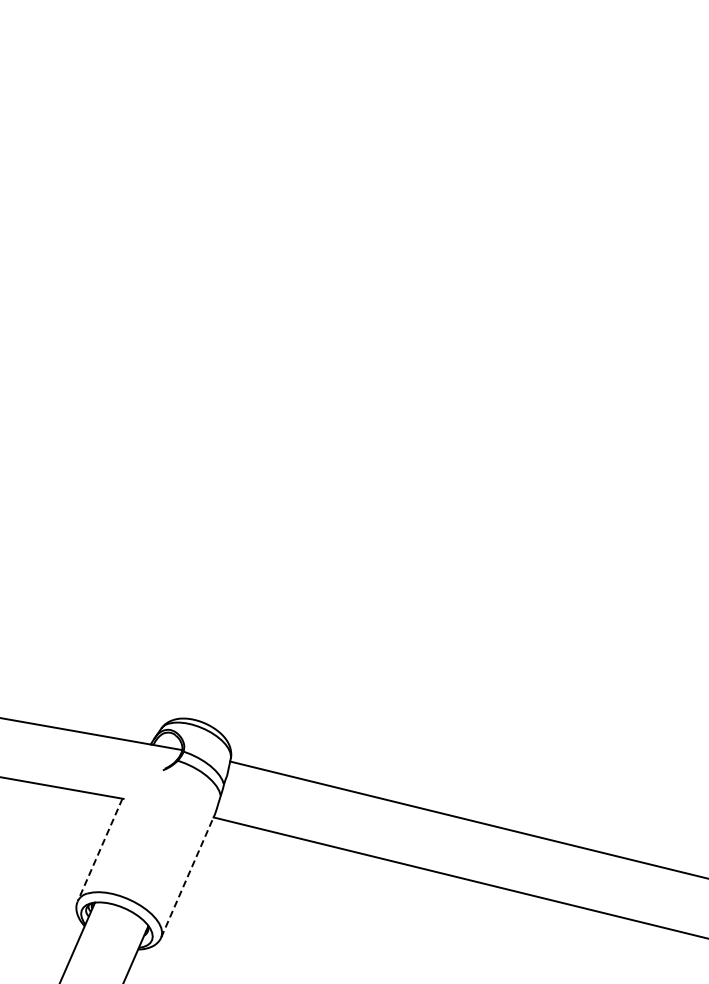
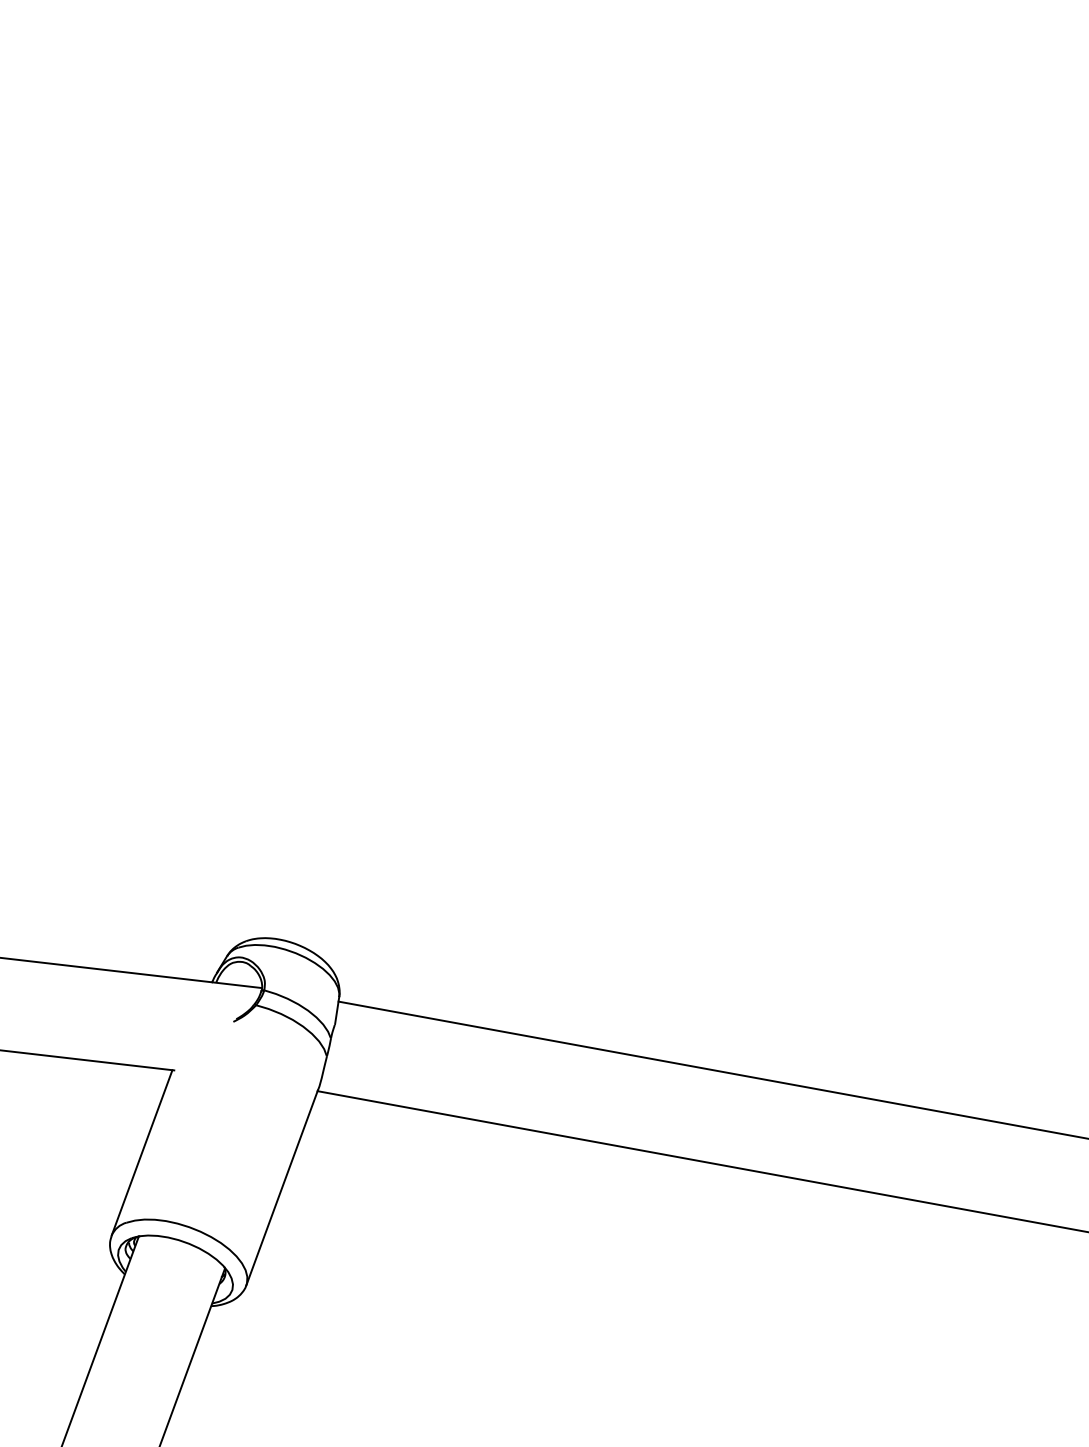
line: (100, 849) -> (142, 1152), dashed -> solid
line: (187, 877) -> (282, 1188), dashed -> solid

